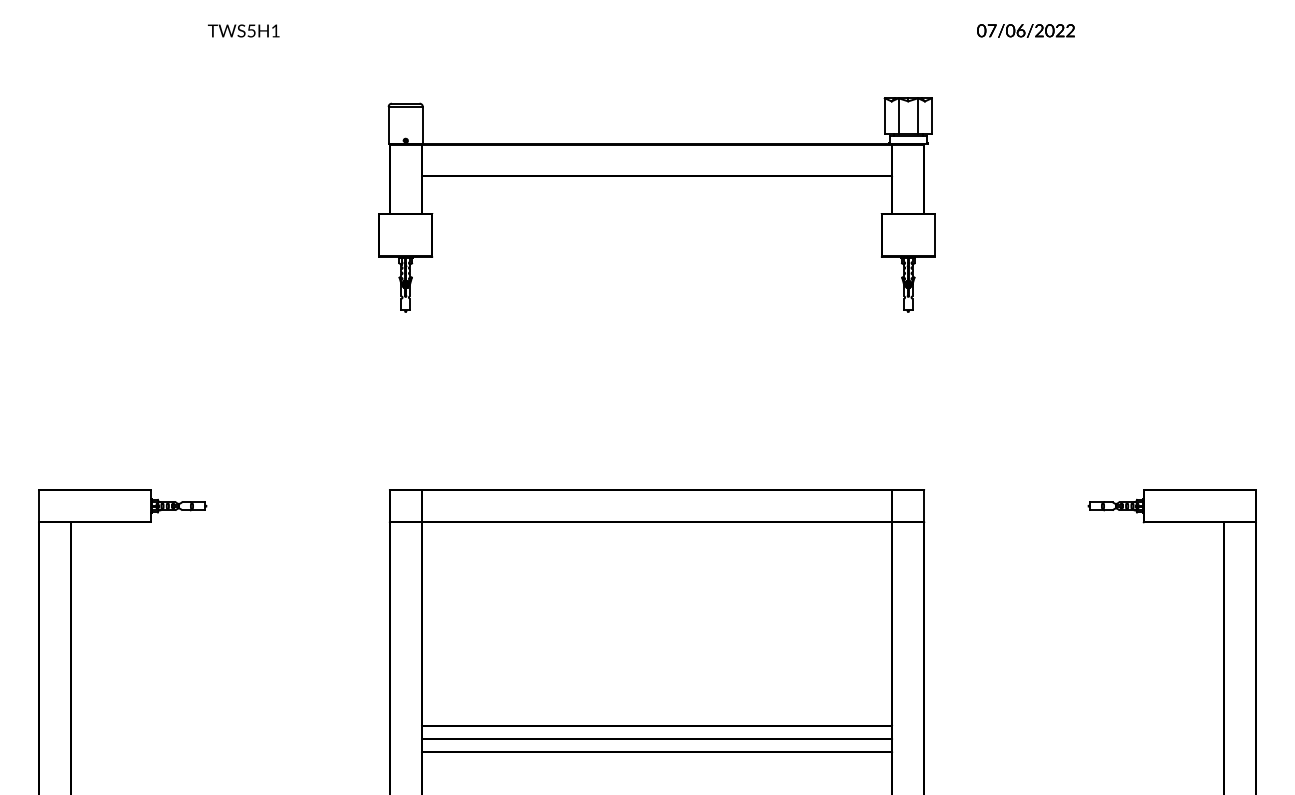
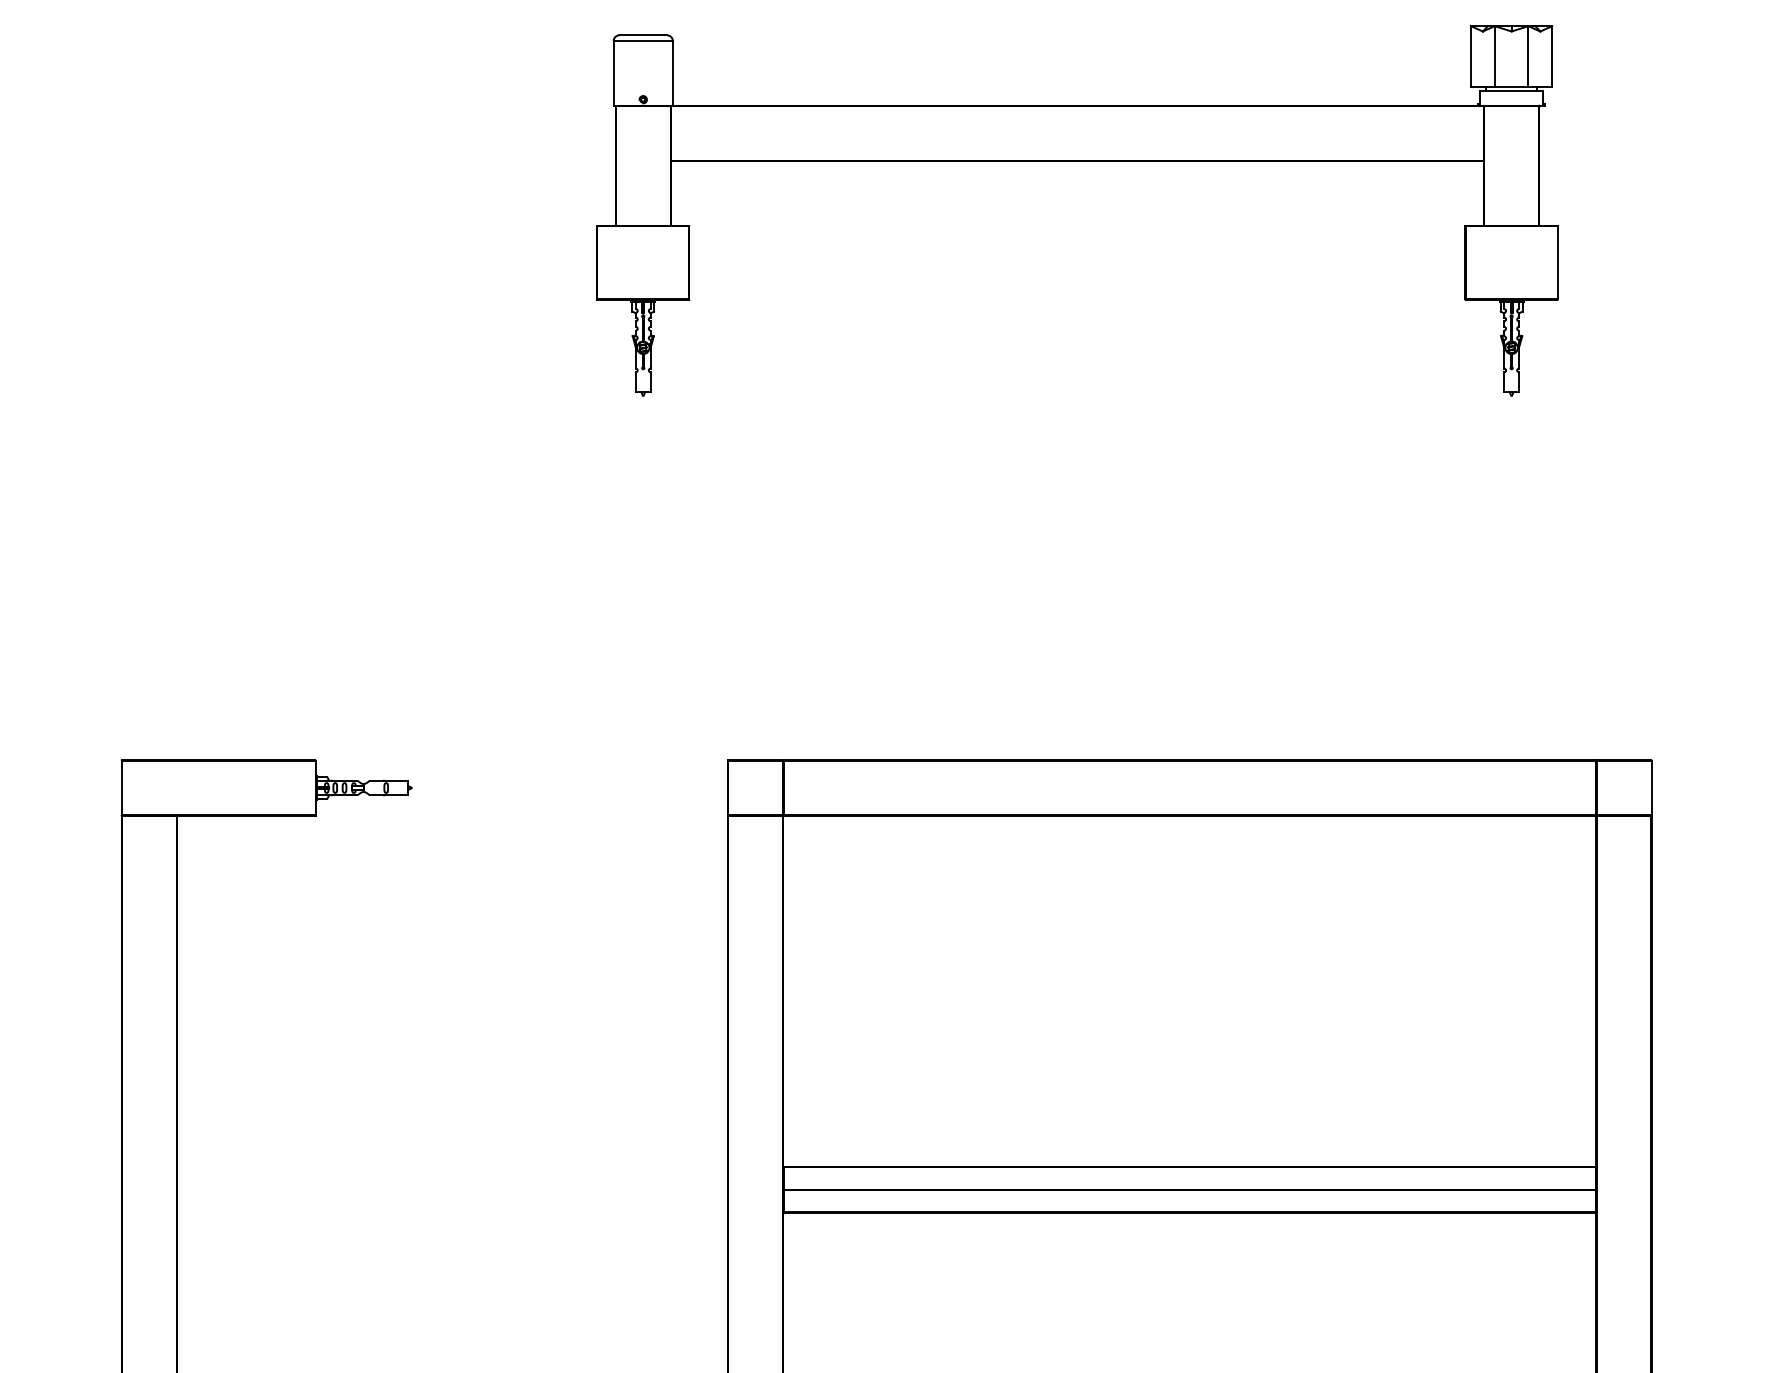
part: (656, 176) -> (1076, 161), moved

